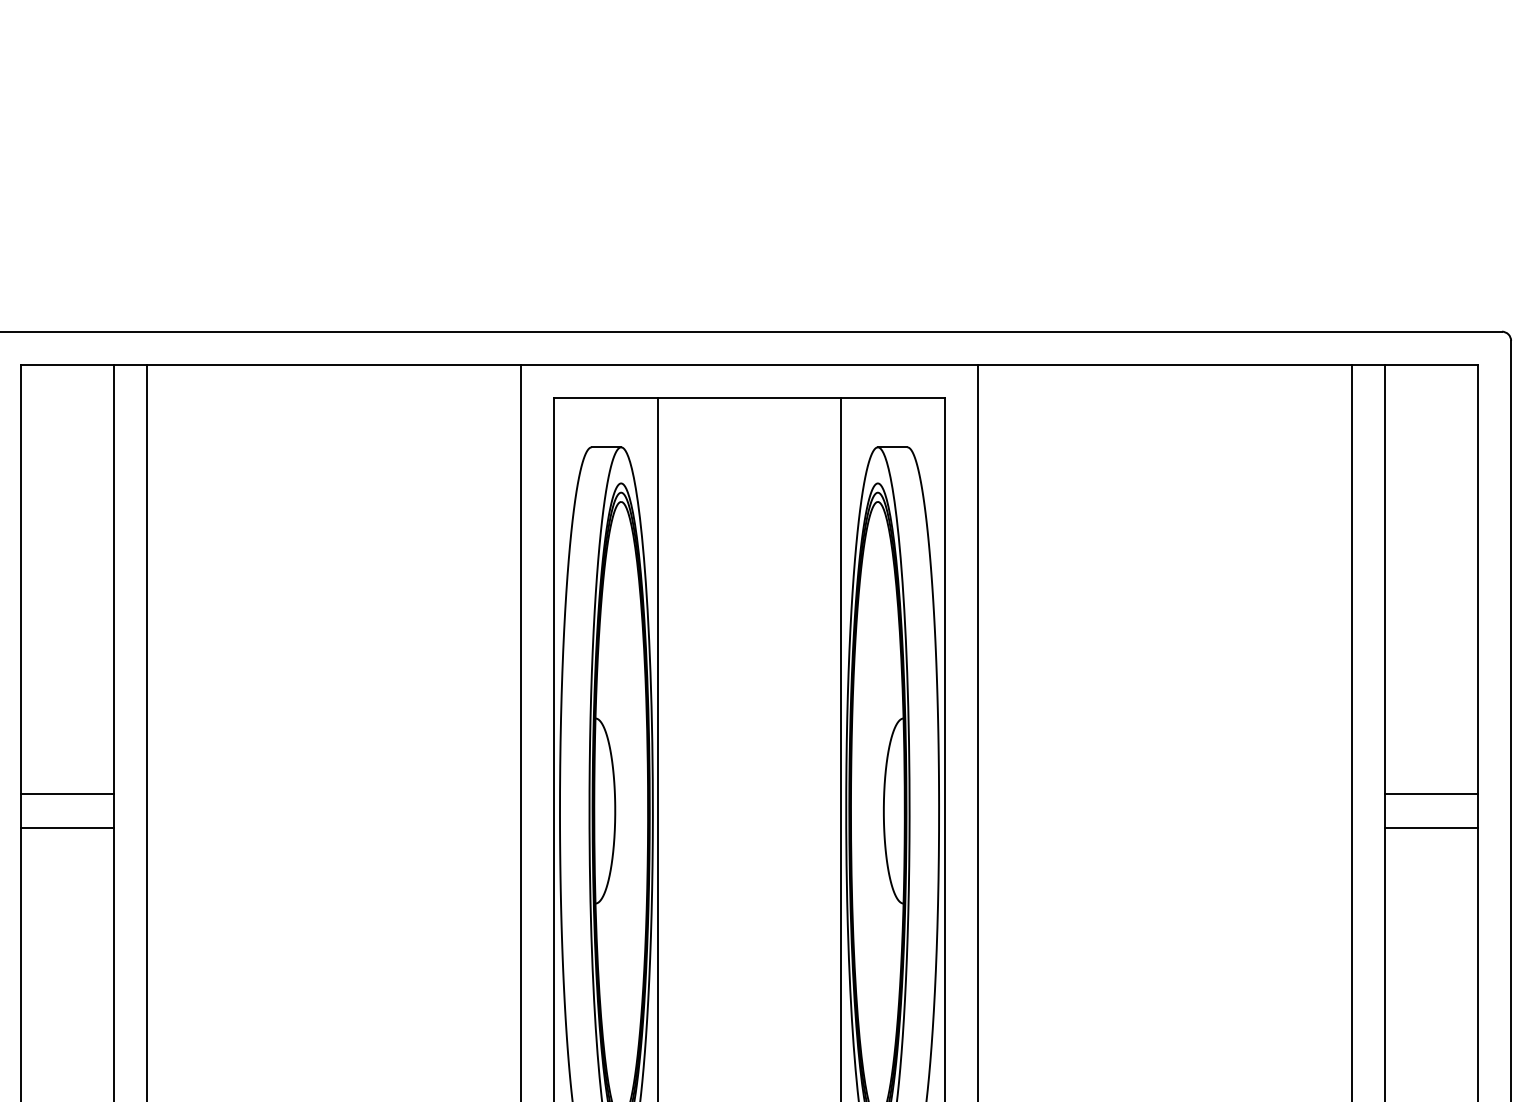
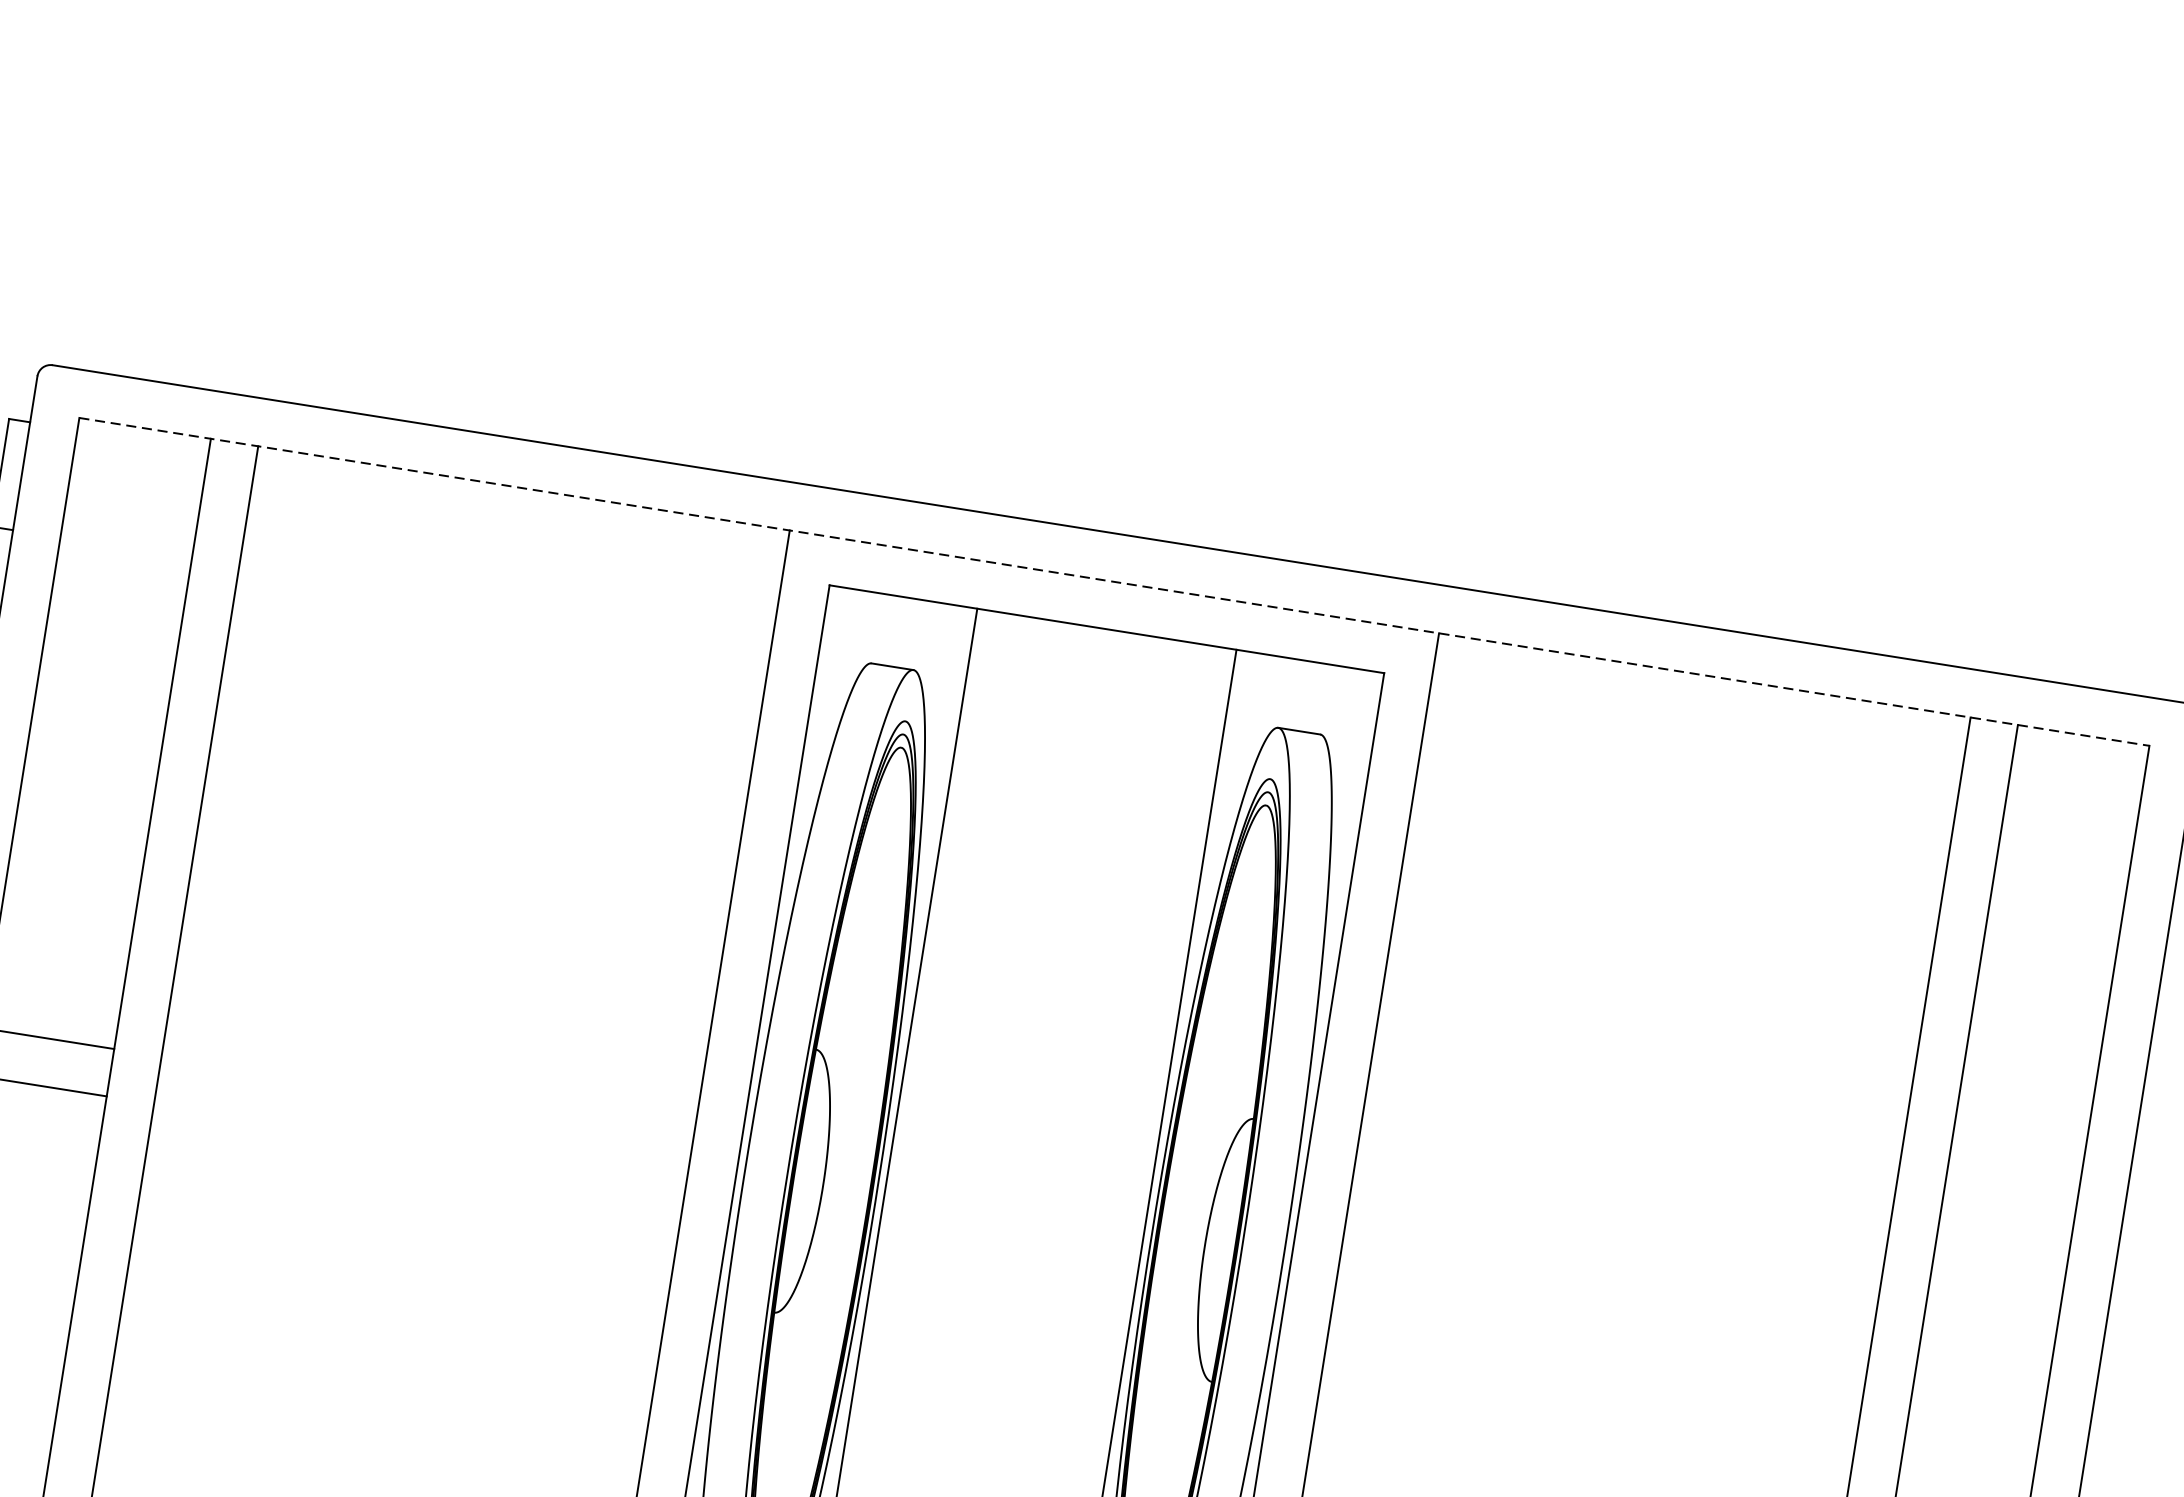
line: (750, 365) -> (1115, 582), solid -> dashed
line: (1431, 794) -> (1986, 1345), removed
line: (1431, 827) -> (1979, 1392), removed

